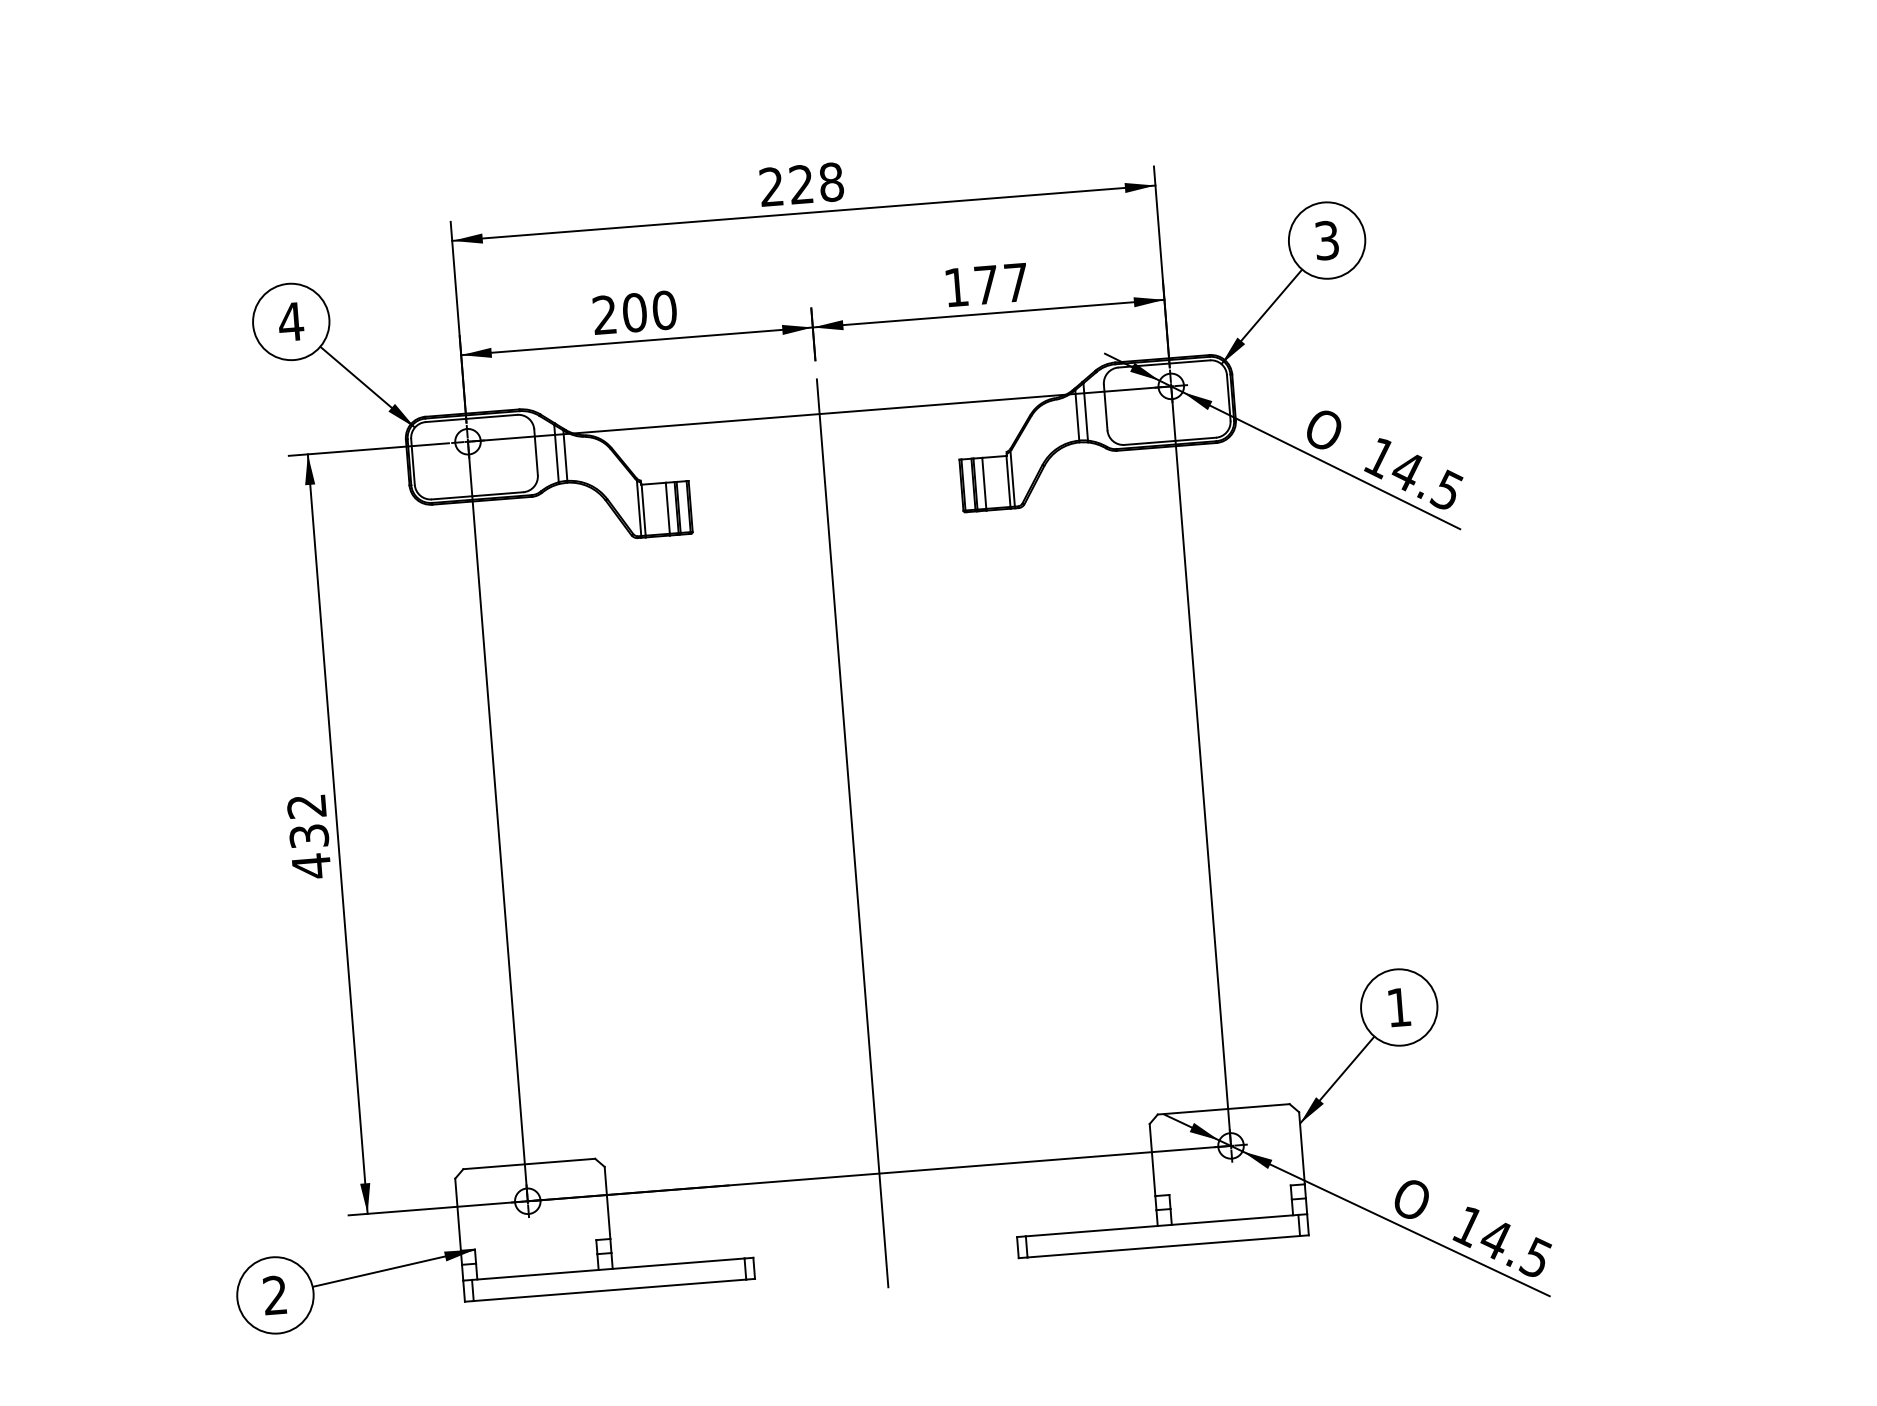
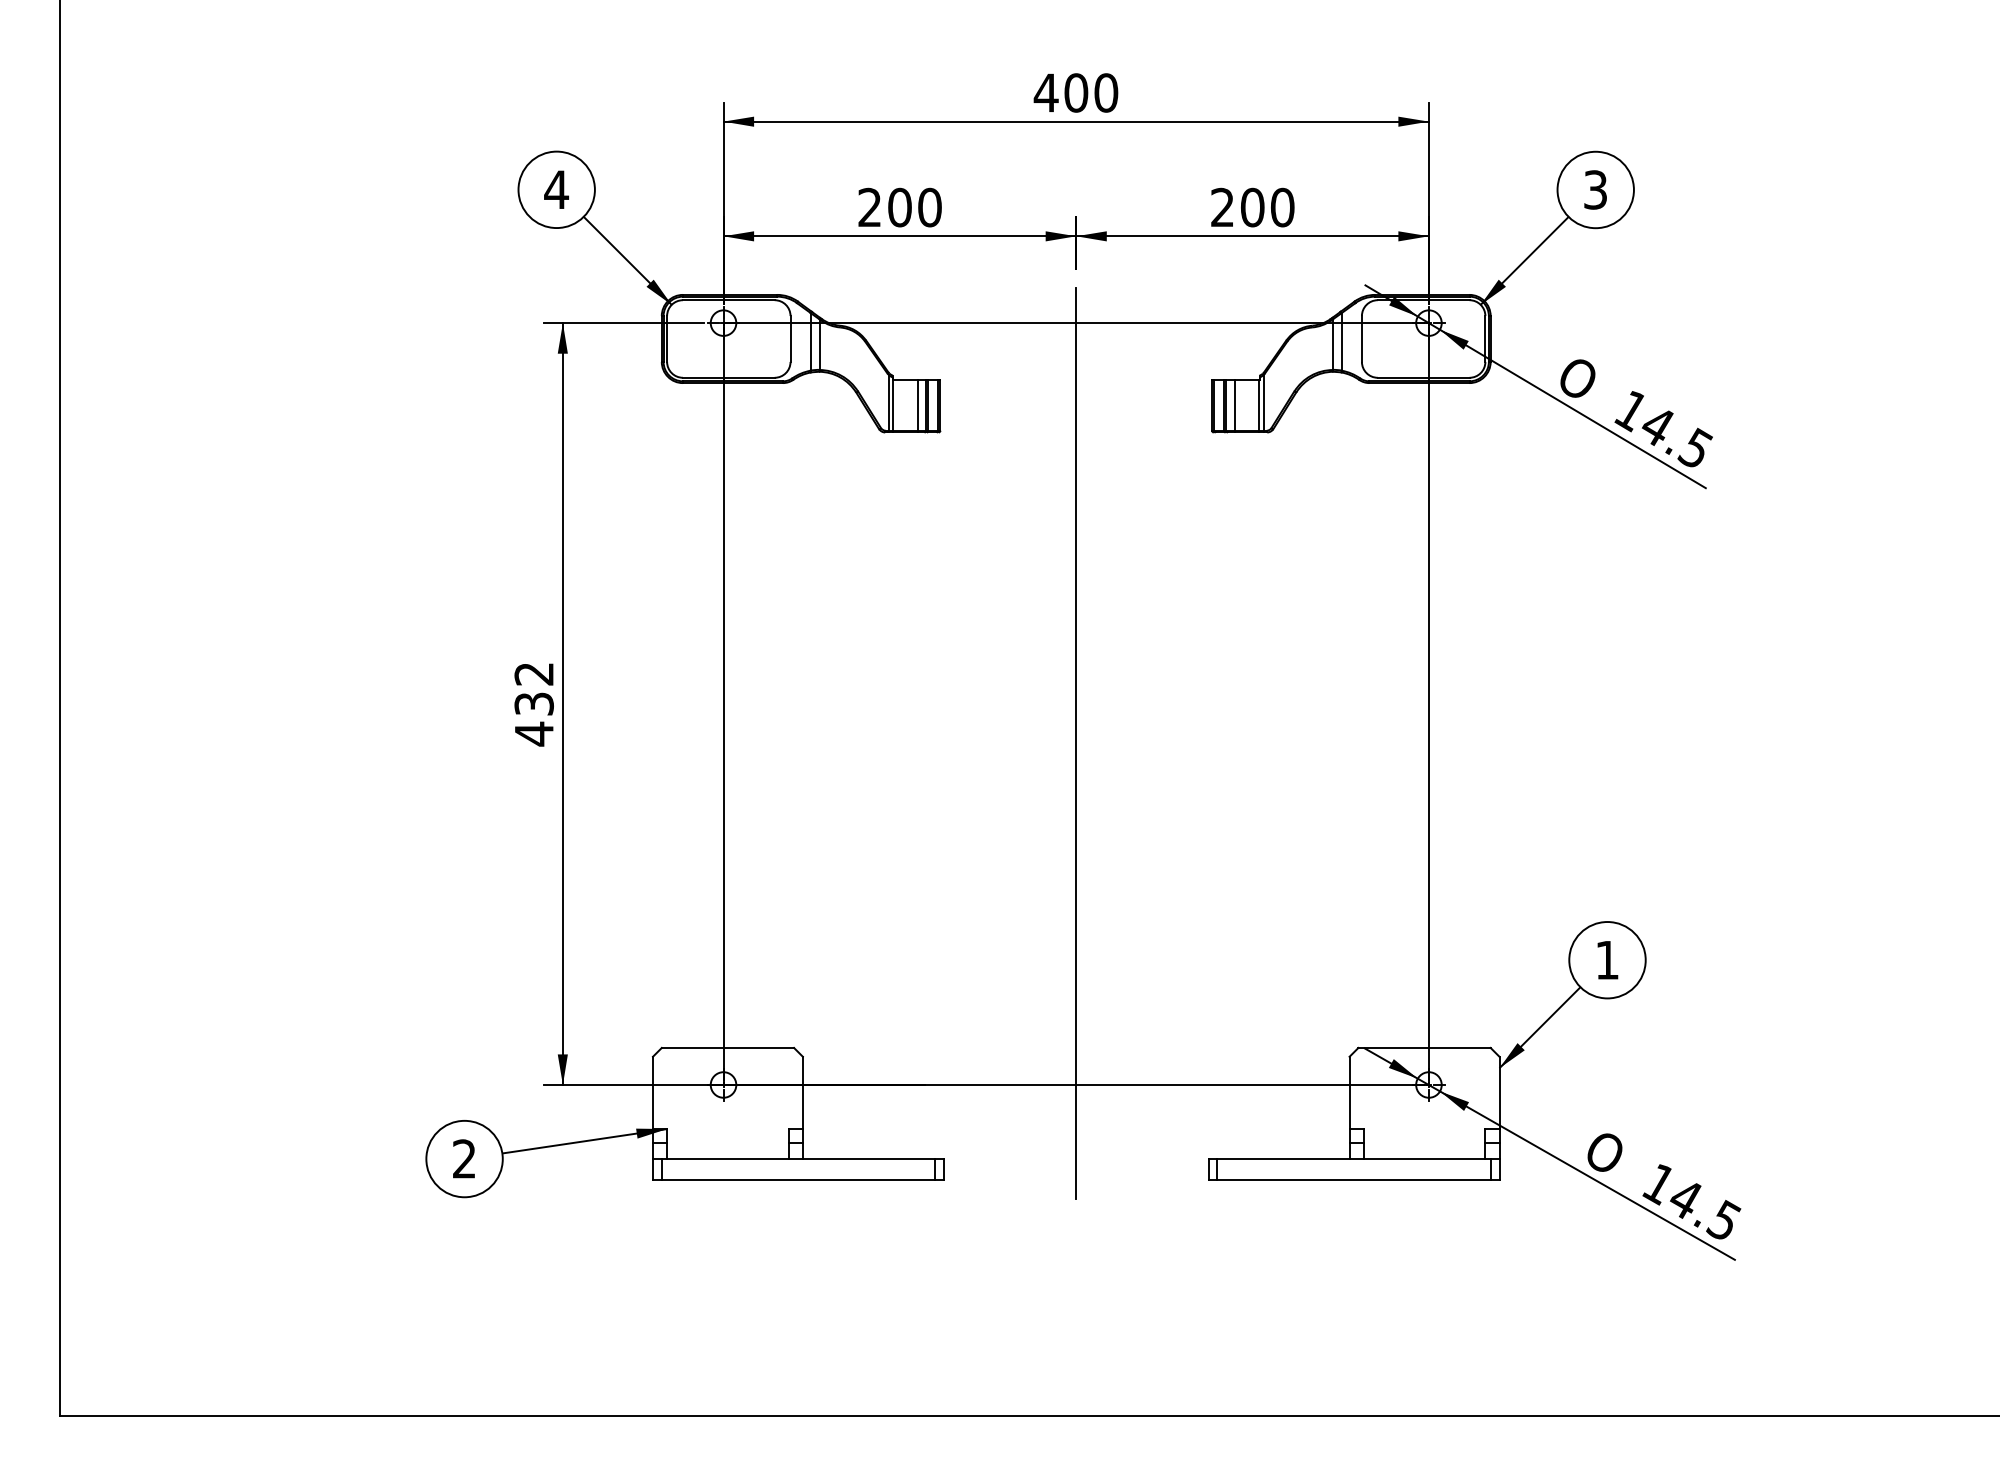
text: (800, 184) -> (1075, 92), 228 -> 400
text: (986, 284) -> (1252, 207), 177 -> 200

